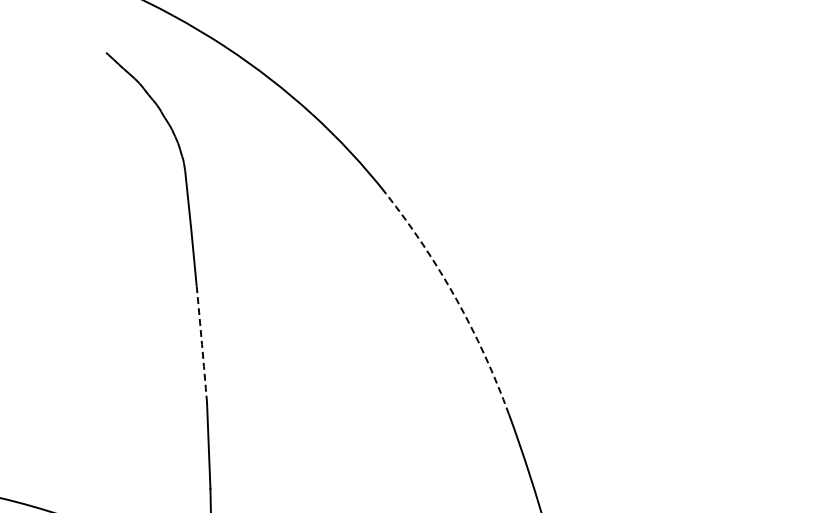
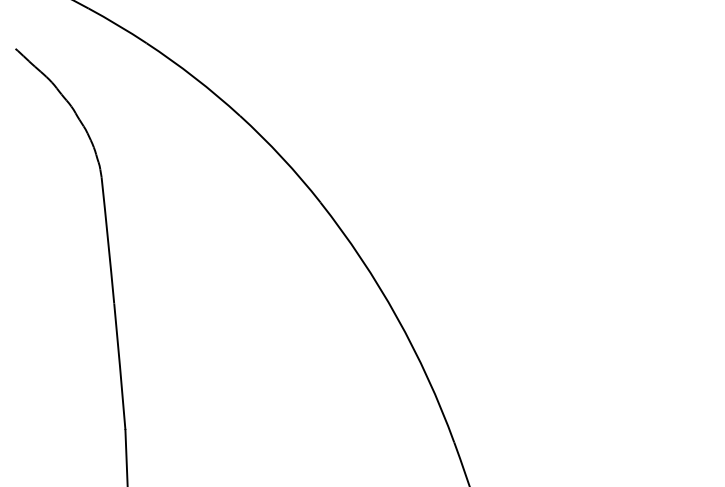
arc: (456, 299) -> (397, 317), dashed -> solid
arc: (202, 344) -> (120, 366), dashed -> solid

